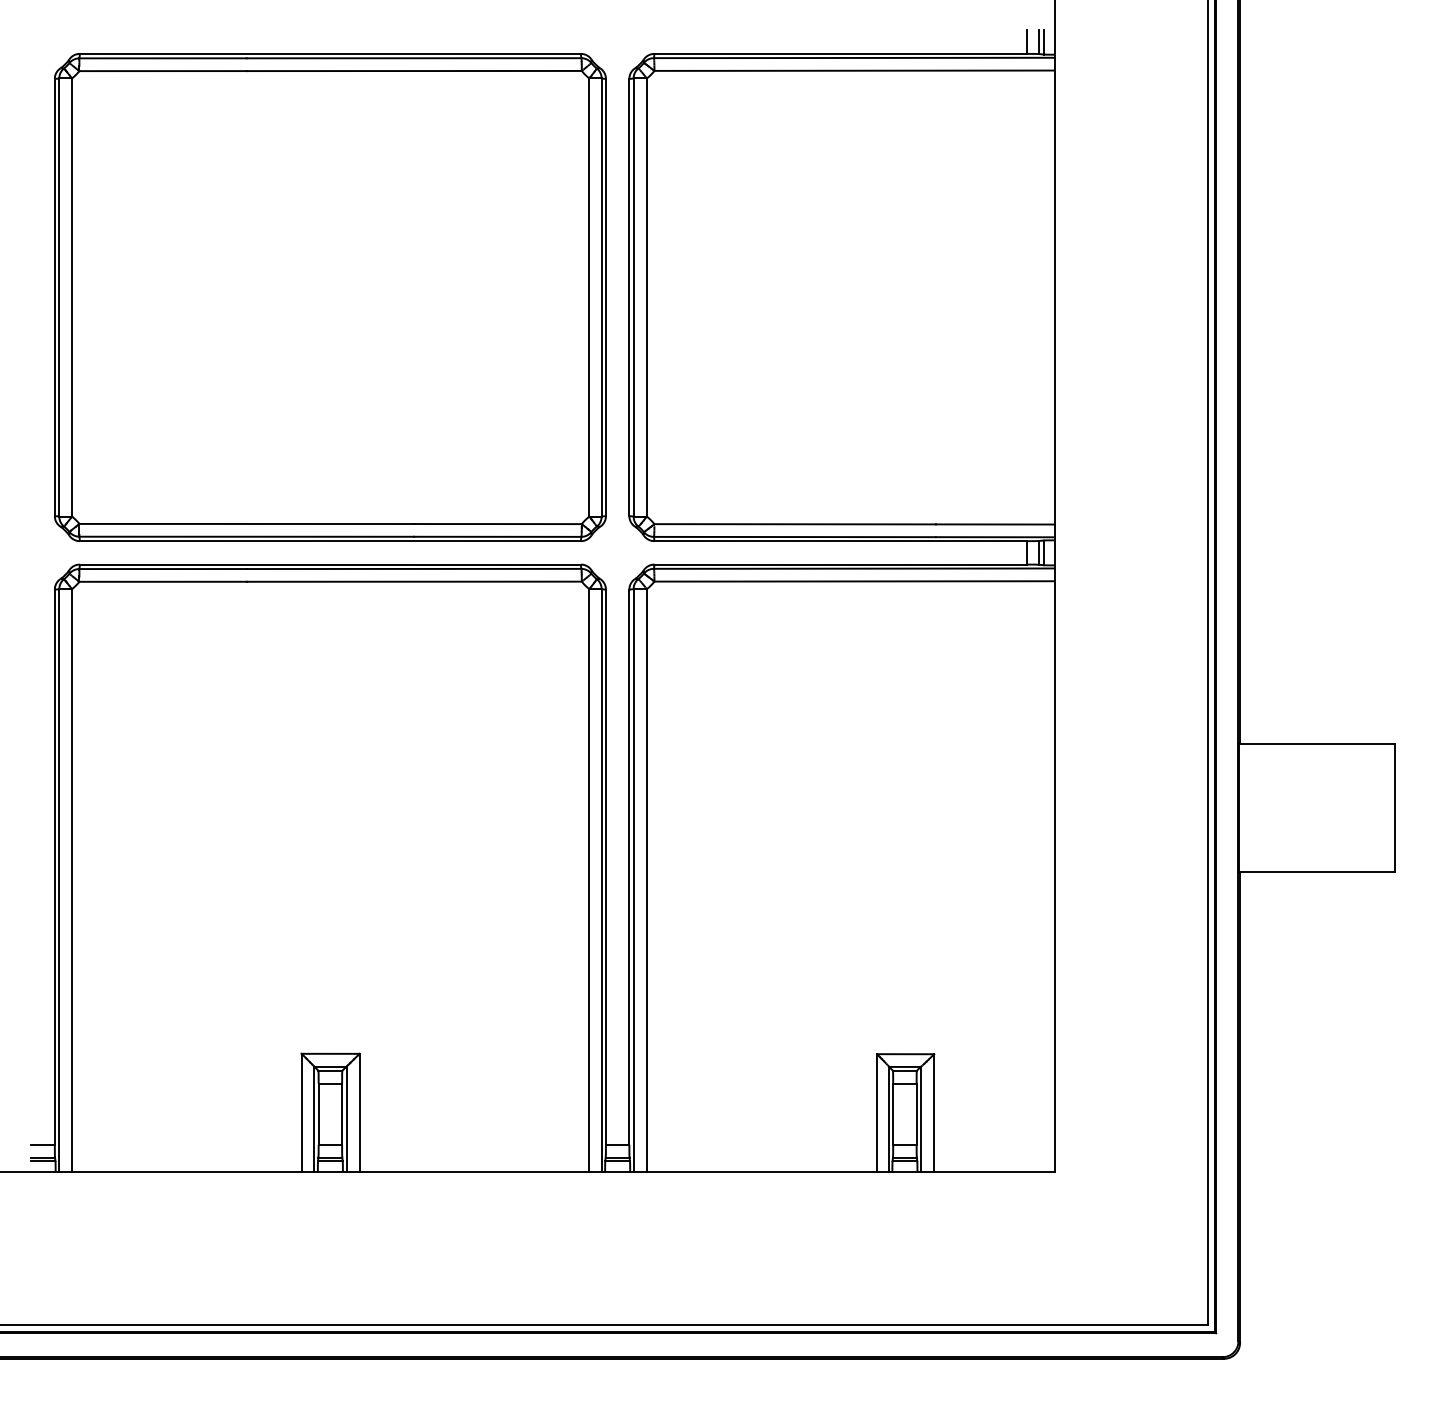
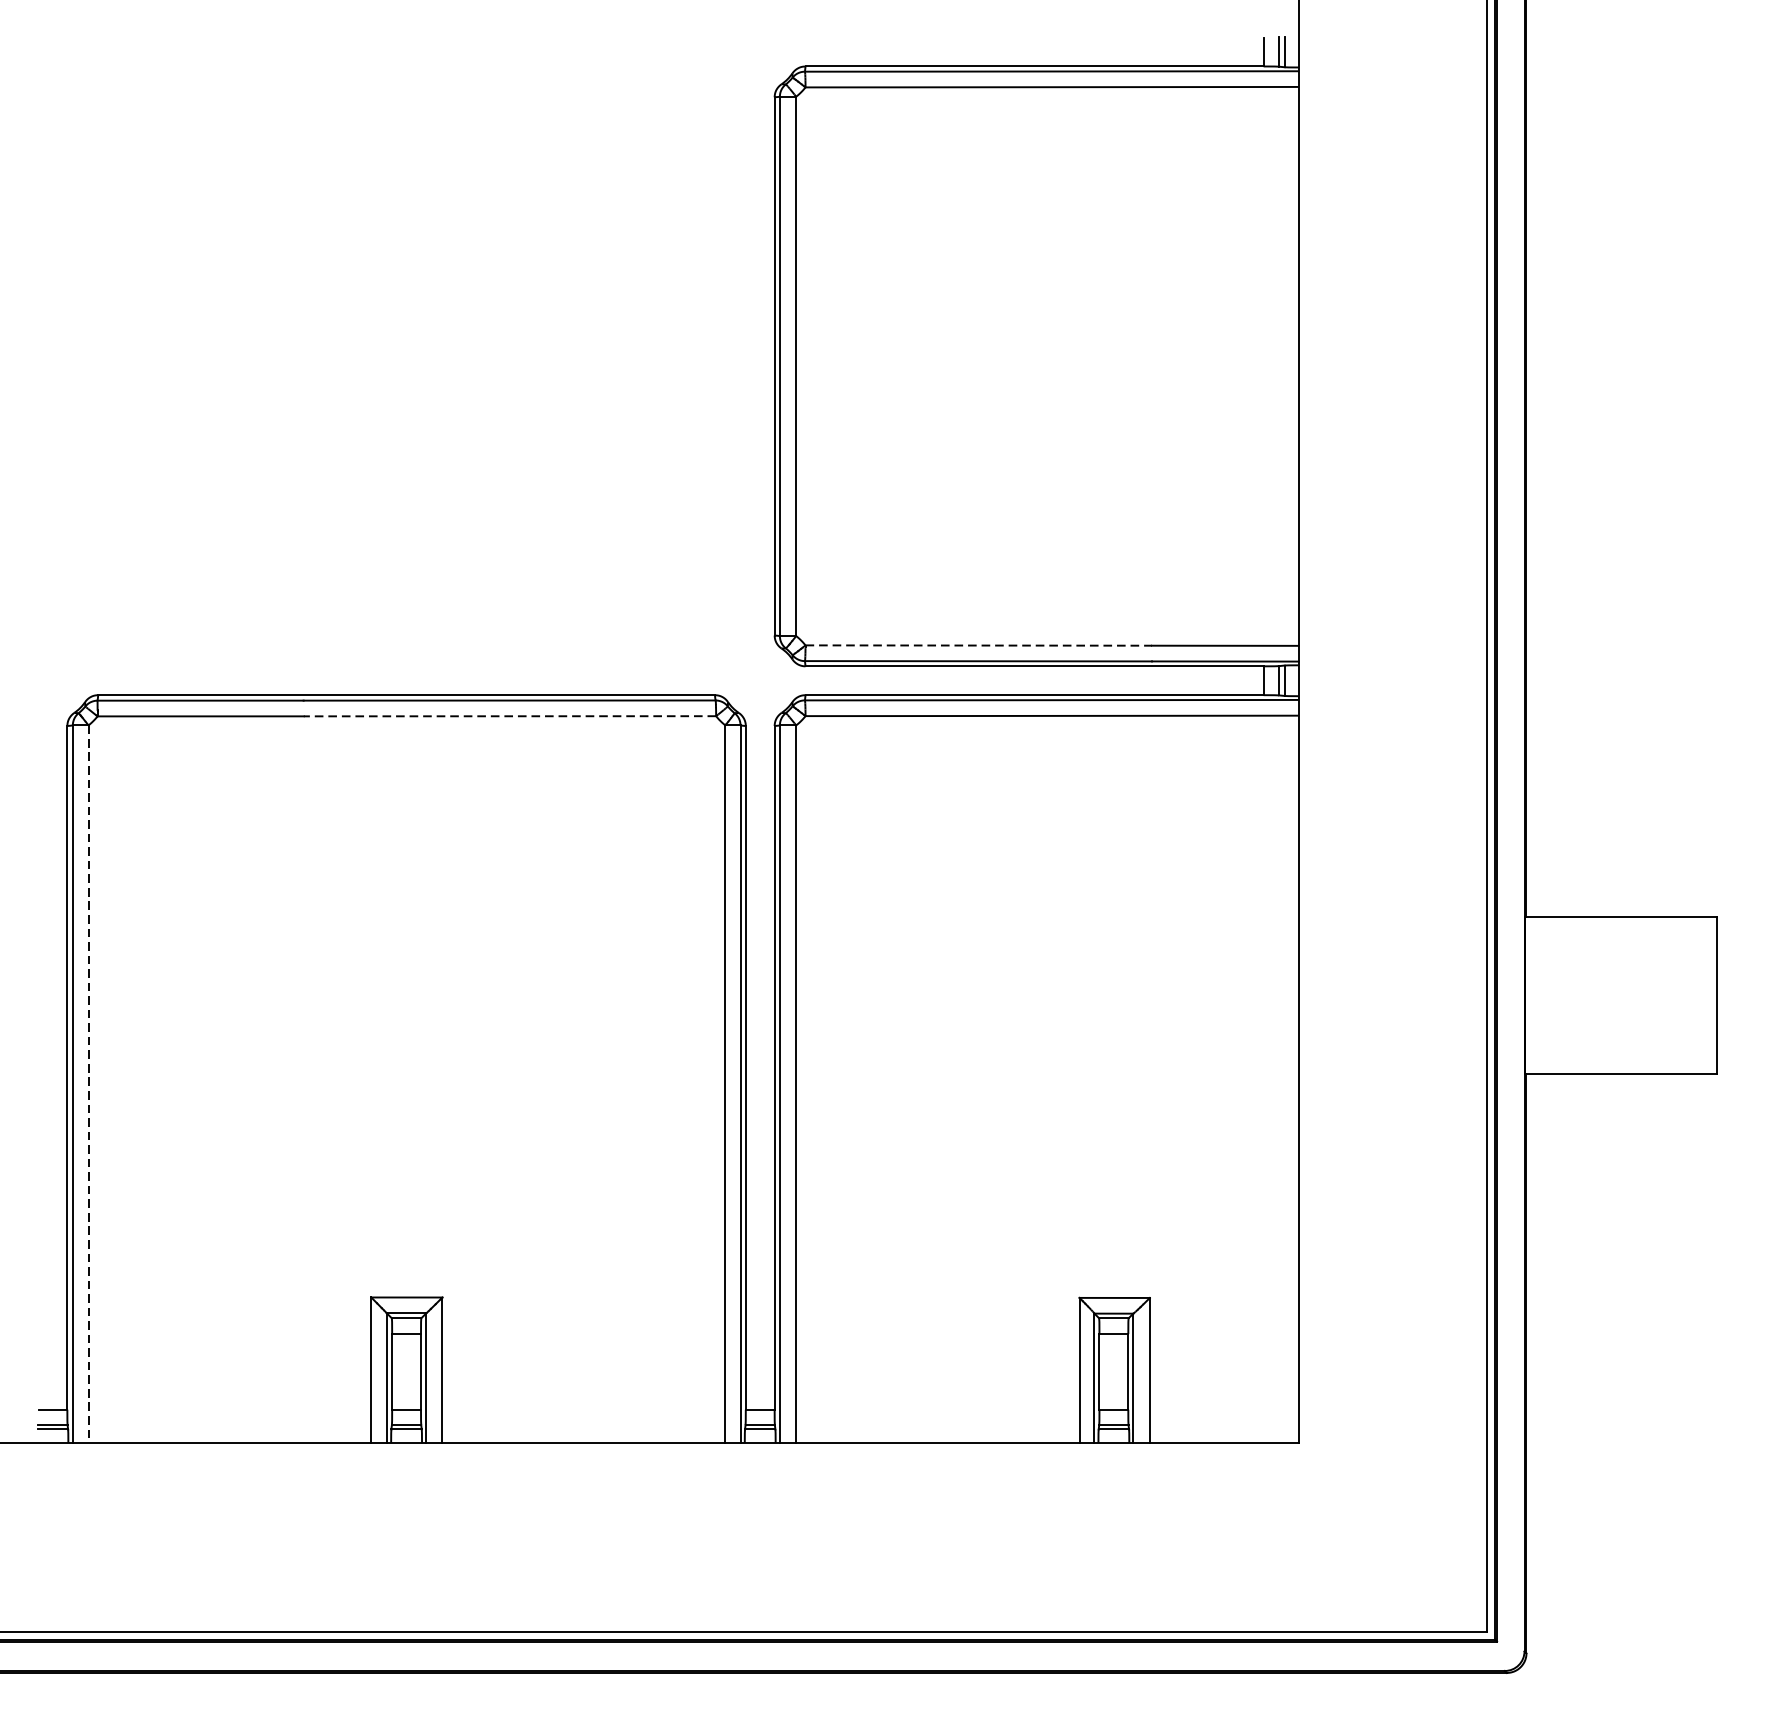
part: (330, 297) -> (406, 366), removed
line: (795, 524) -> (979, 645), solid -> dashed
line: (413, 581) -> (508, 715), solid -> dashed
line: (72, 881) -> (89, 1085), solid -> dashed

